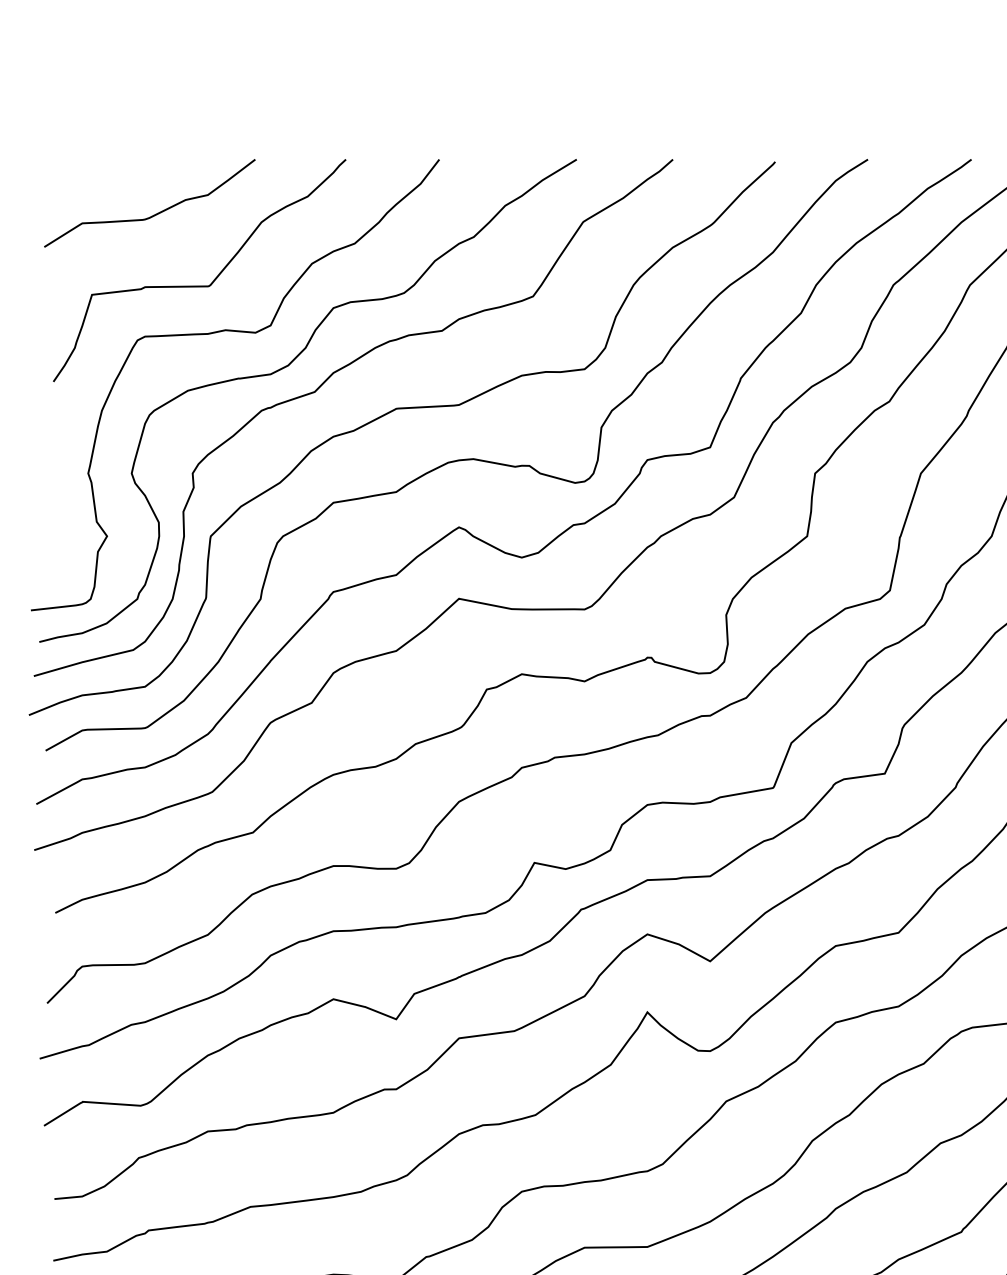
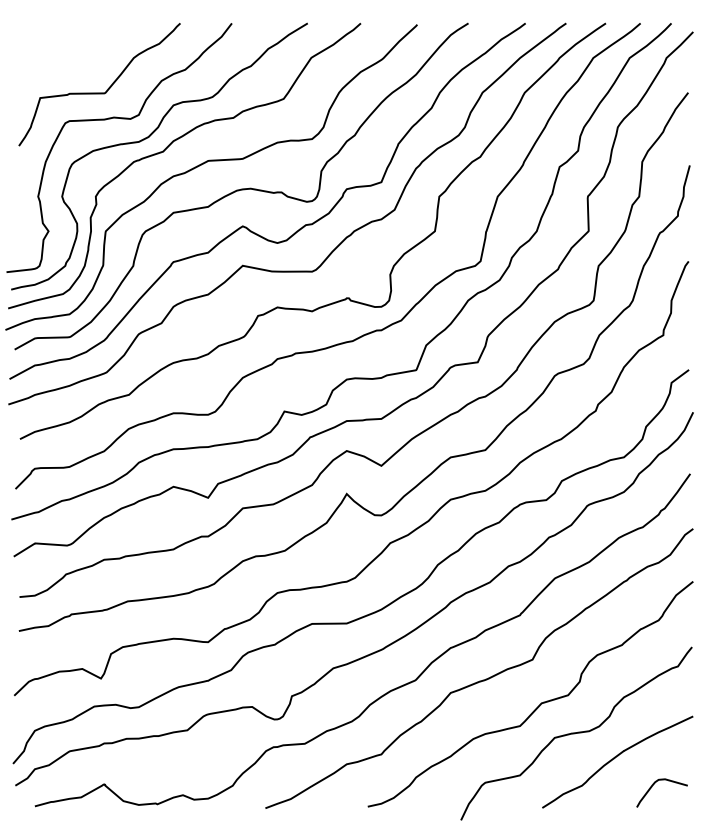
curve: (152, 214) -> (73, 53), removed

